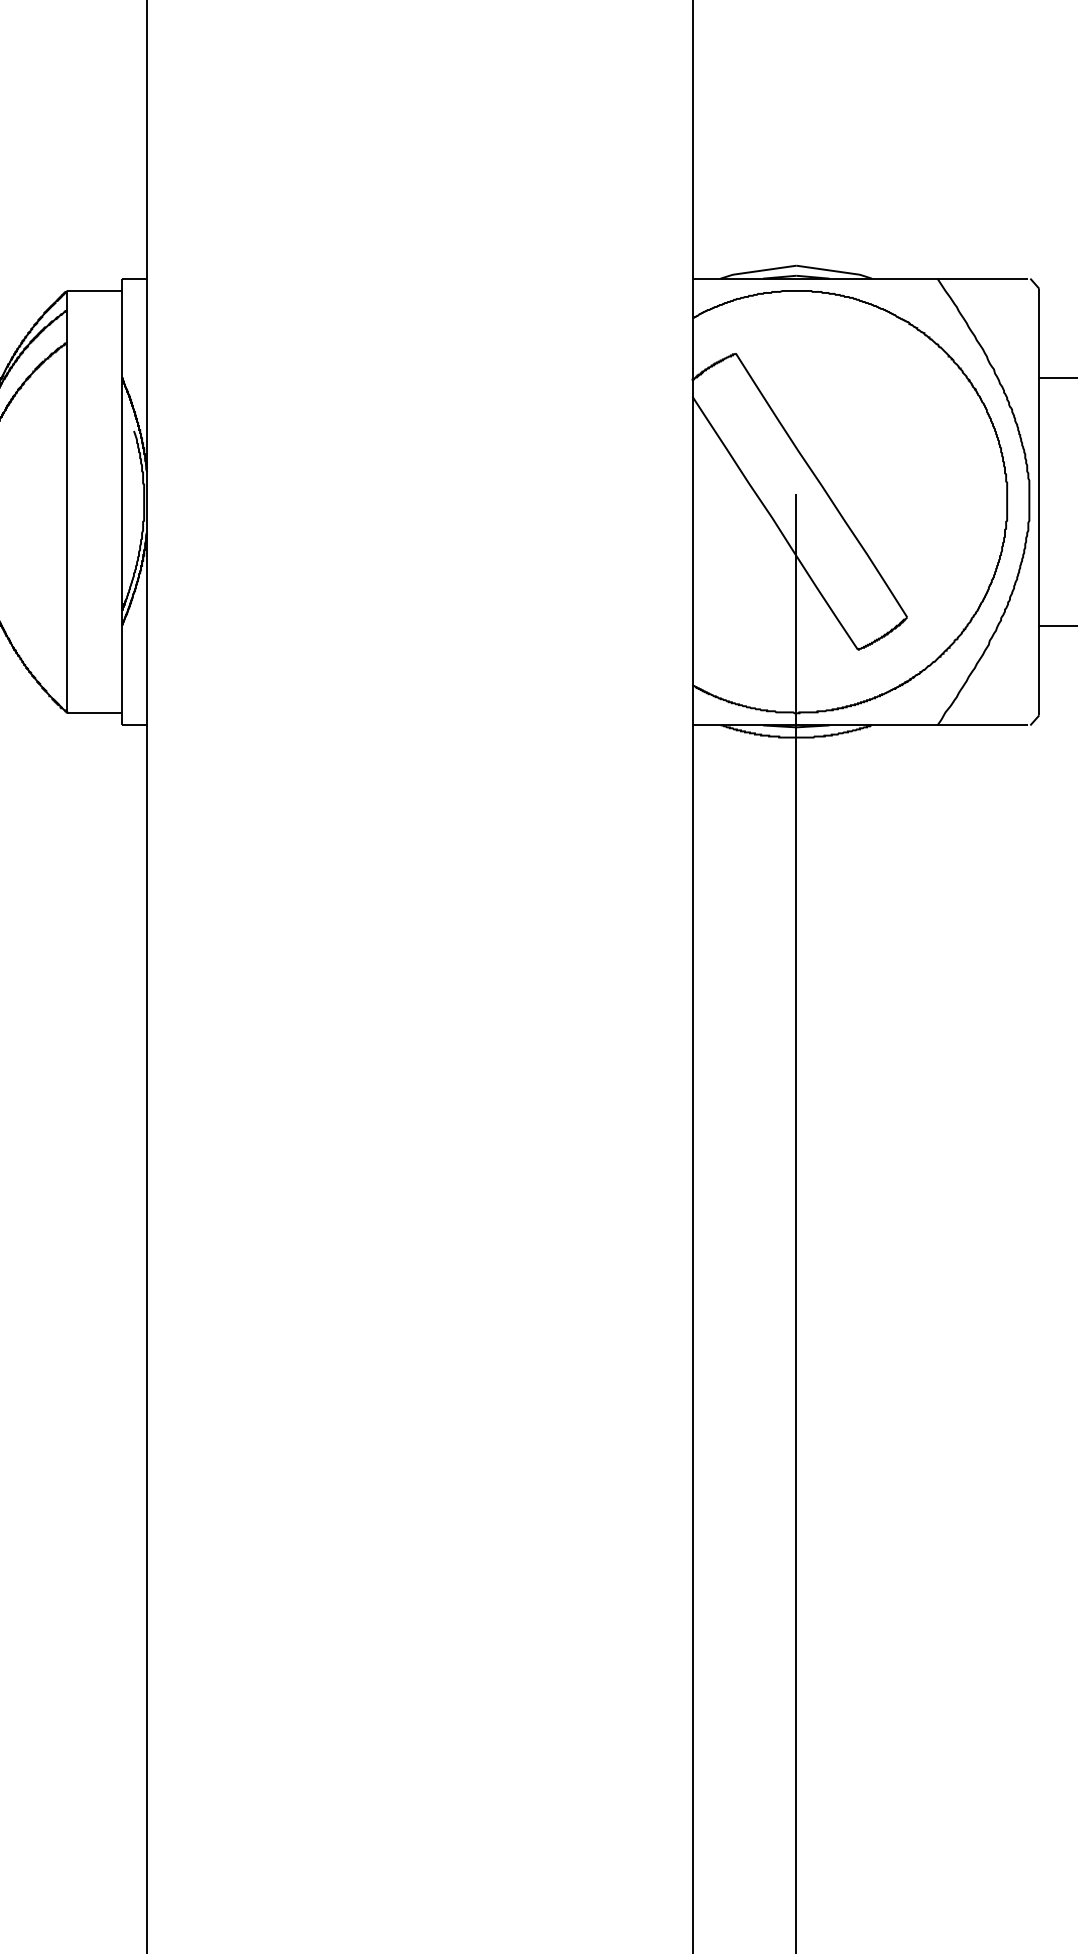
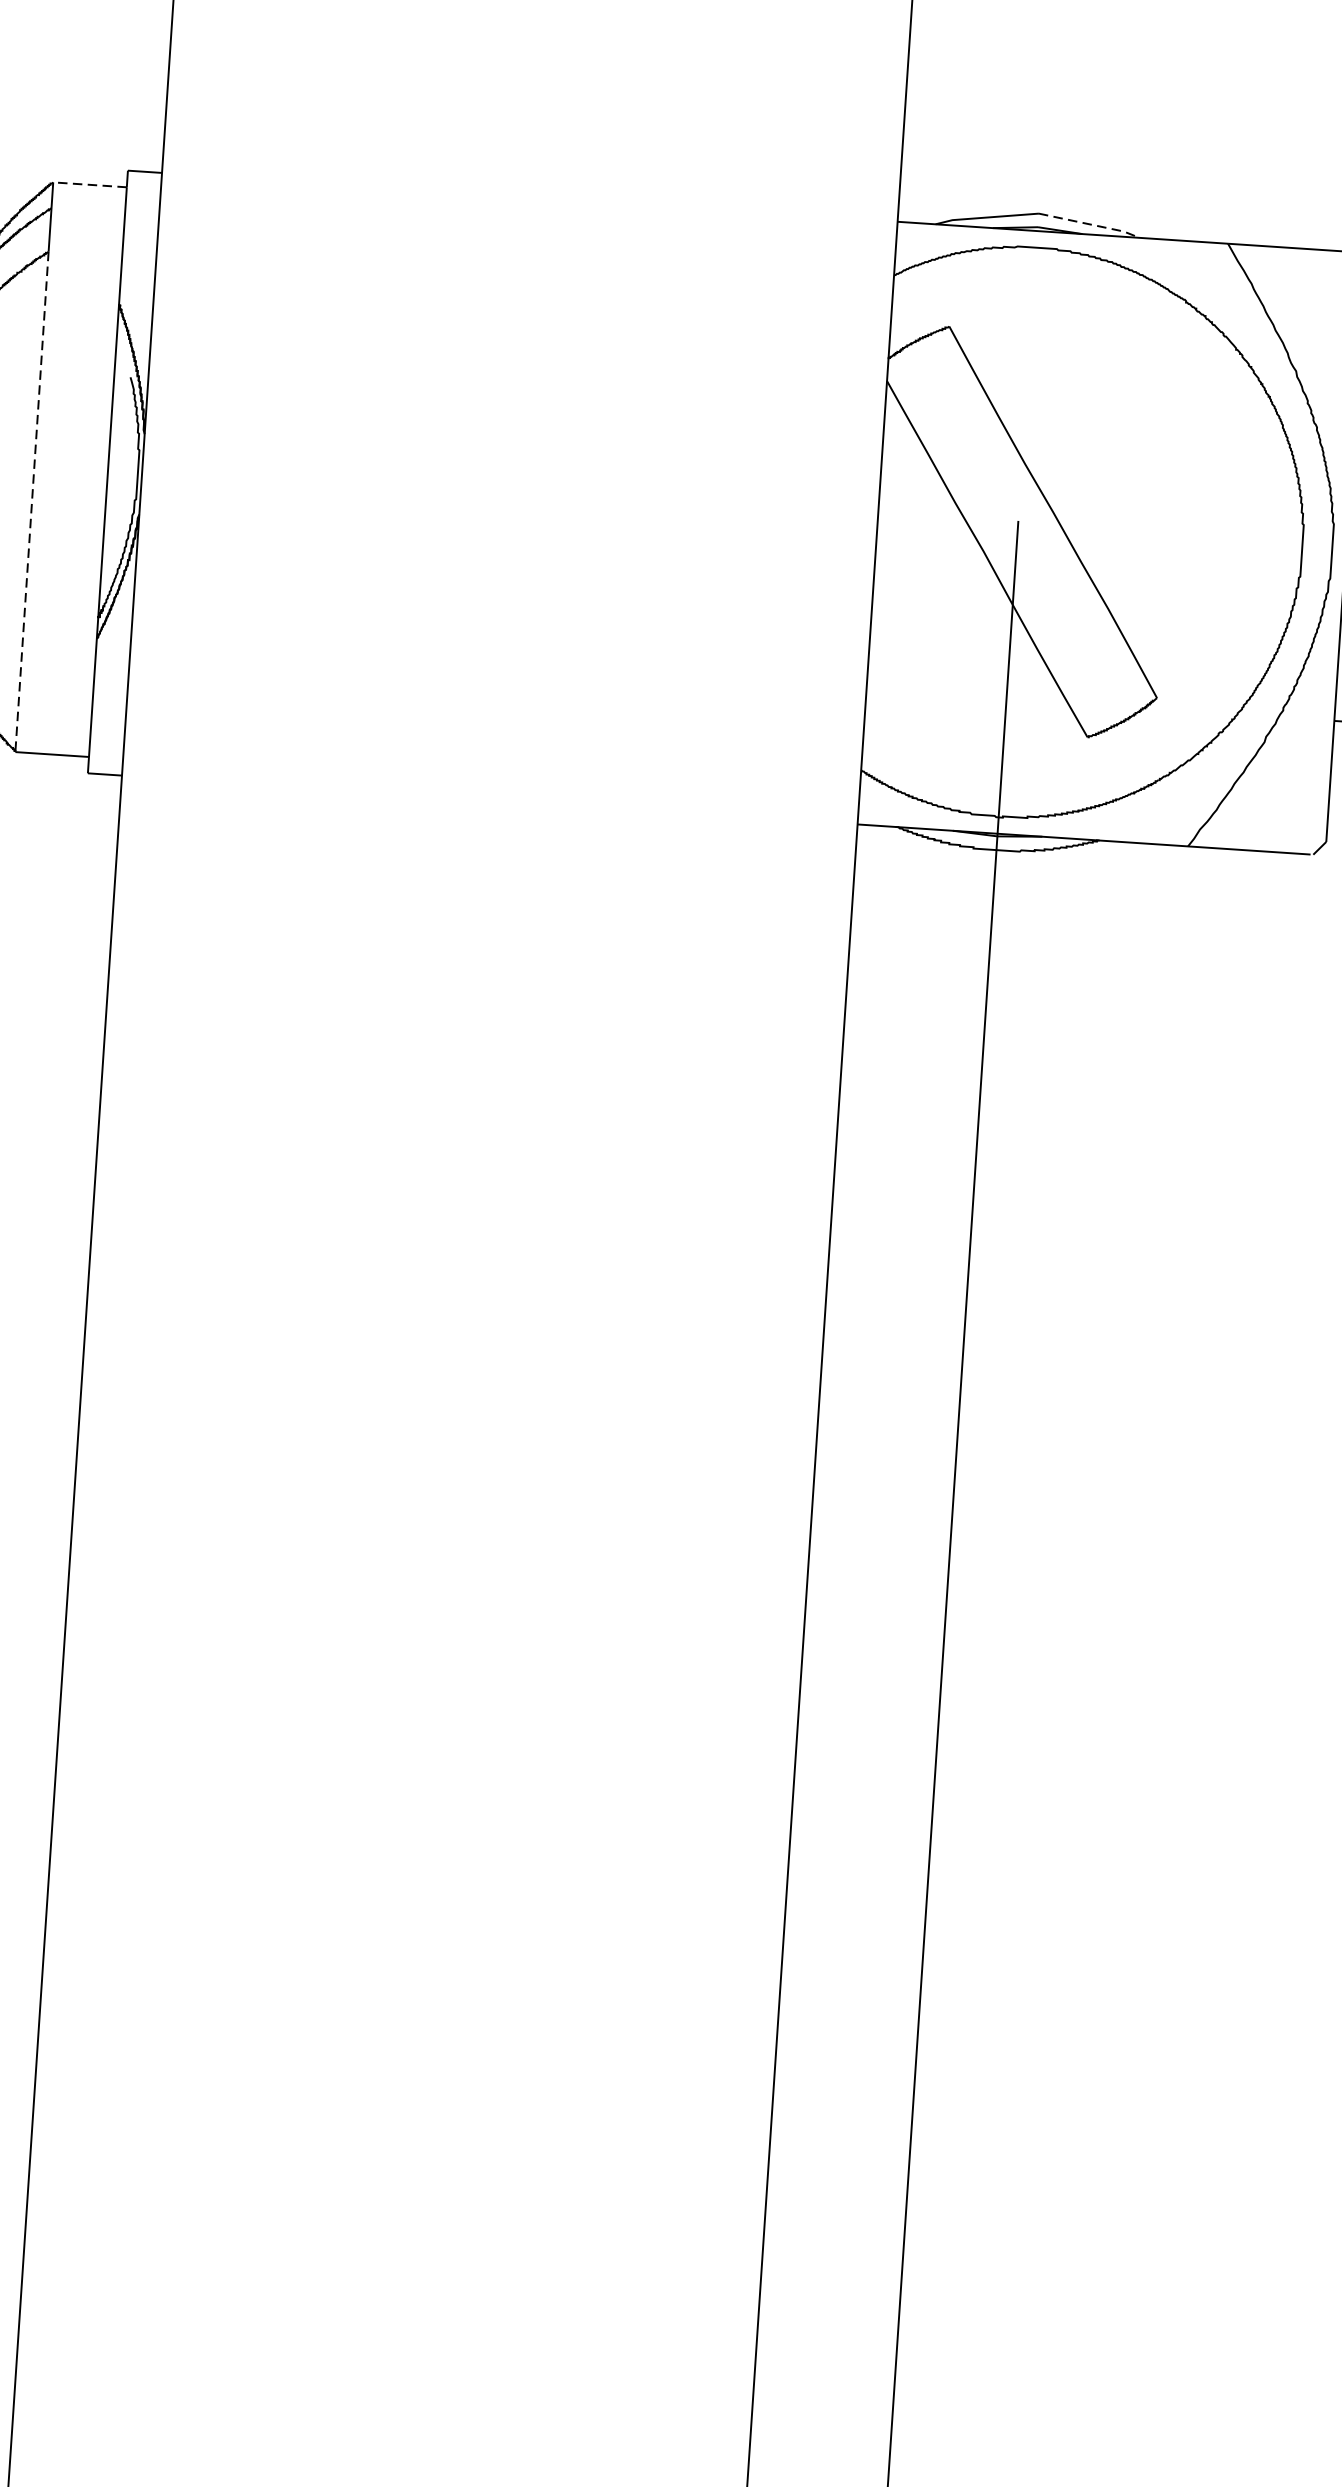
line: (835, 271) -> (1091, 224), solid -> dashed
line: (94, 290) -> (89, 184), solid -> dashed
line: (67, 528) -> (32, 502), solid -> dashed

